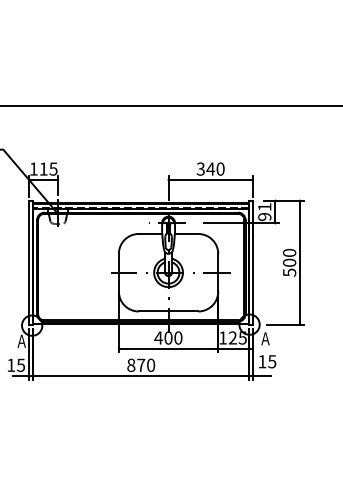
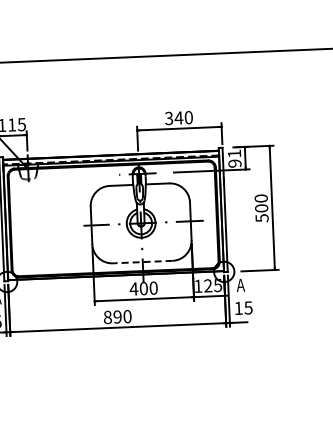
line: (168, 311) -> (142, 262), solid -> dashed
text: (141, 364) -> (117, 316), 870 -> 890

